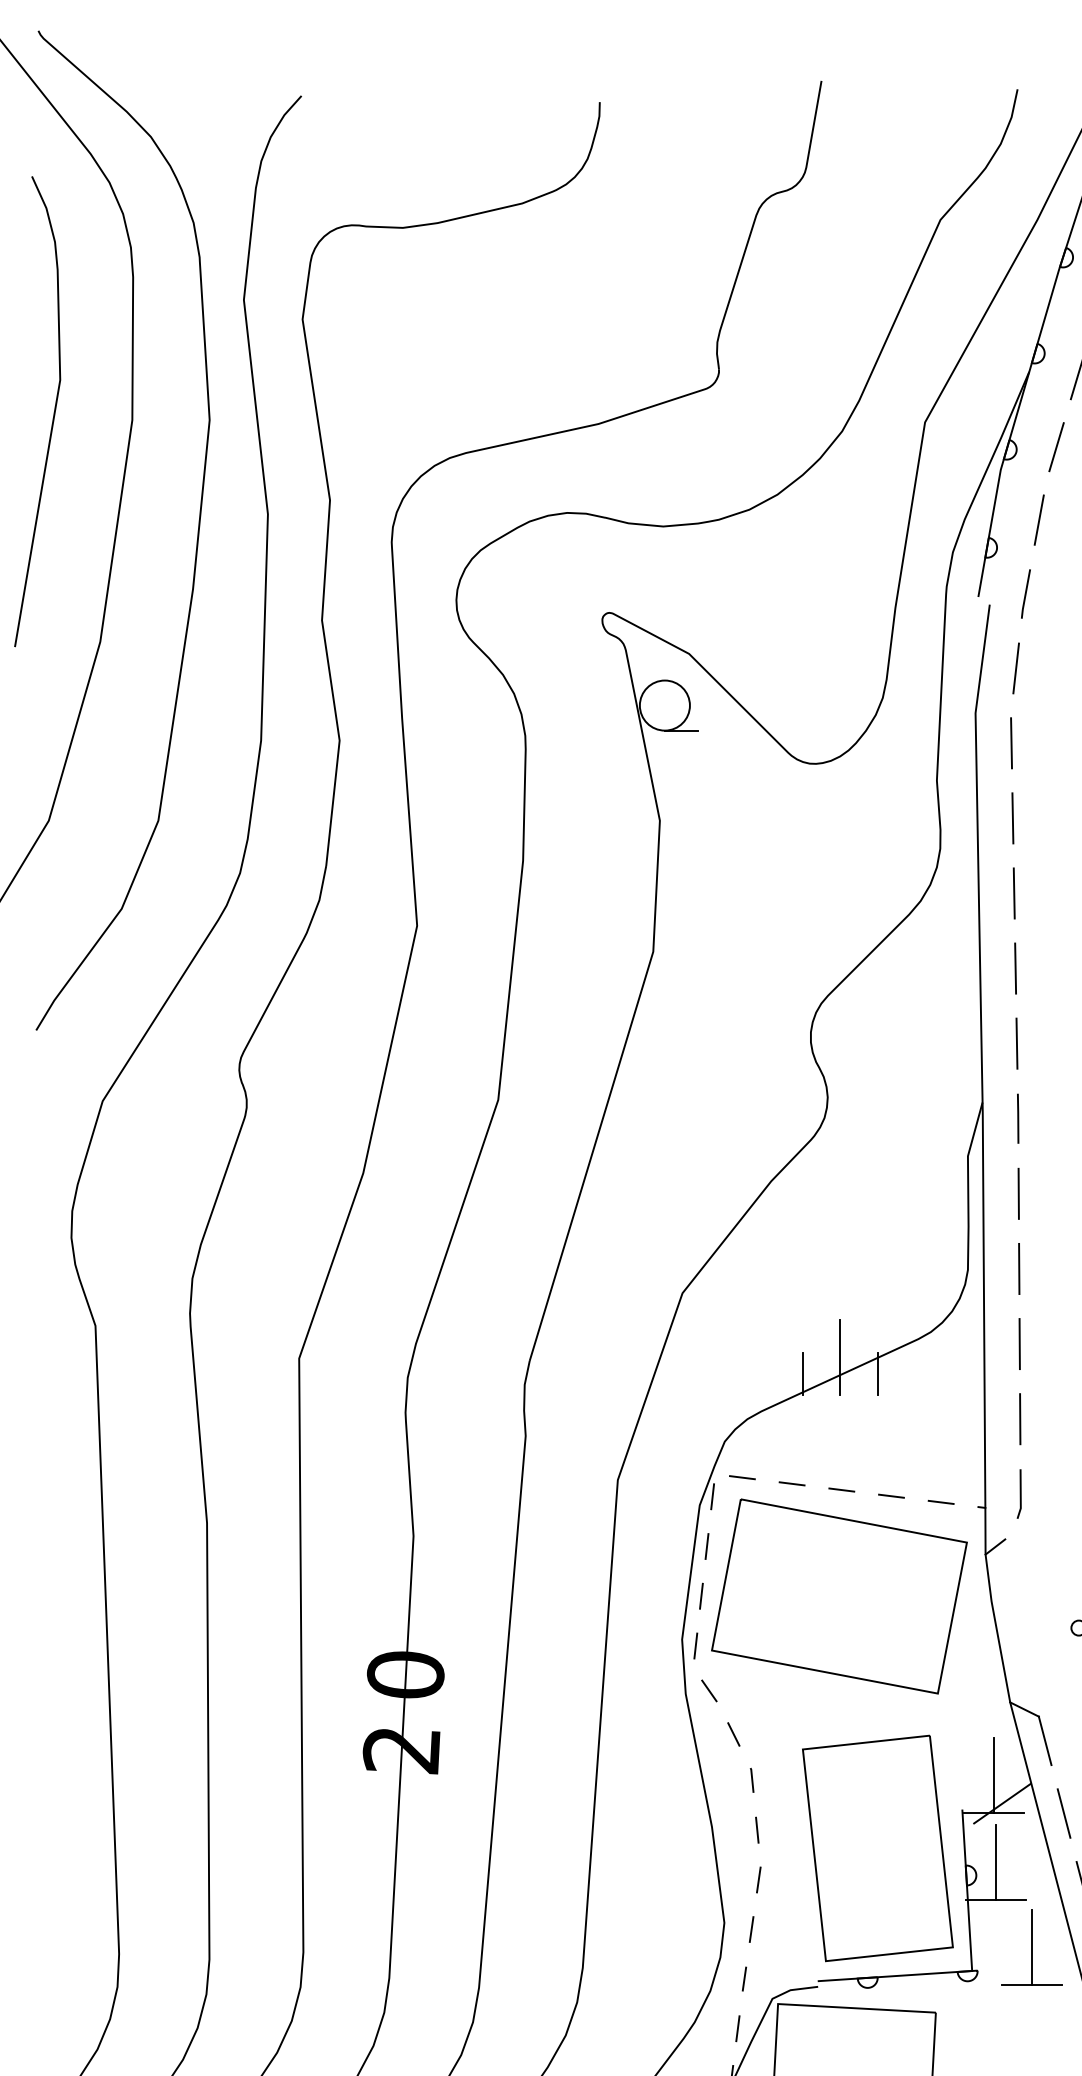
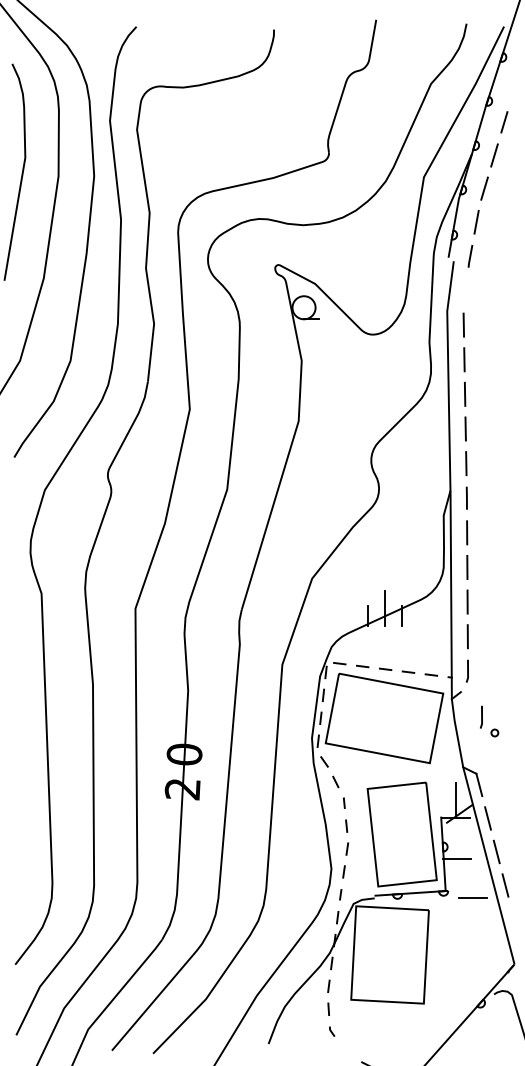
line: (1015, 668) -> (465, 290), removed
line: (1049, 1592) -> (481, 716), added
line: (995, 1861) -> (456, 840), removed
line: (1032, 1945) -> (473, 879), removed

